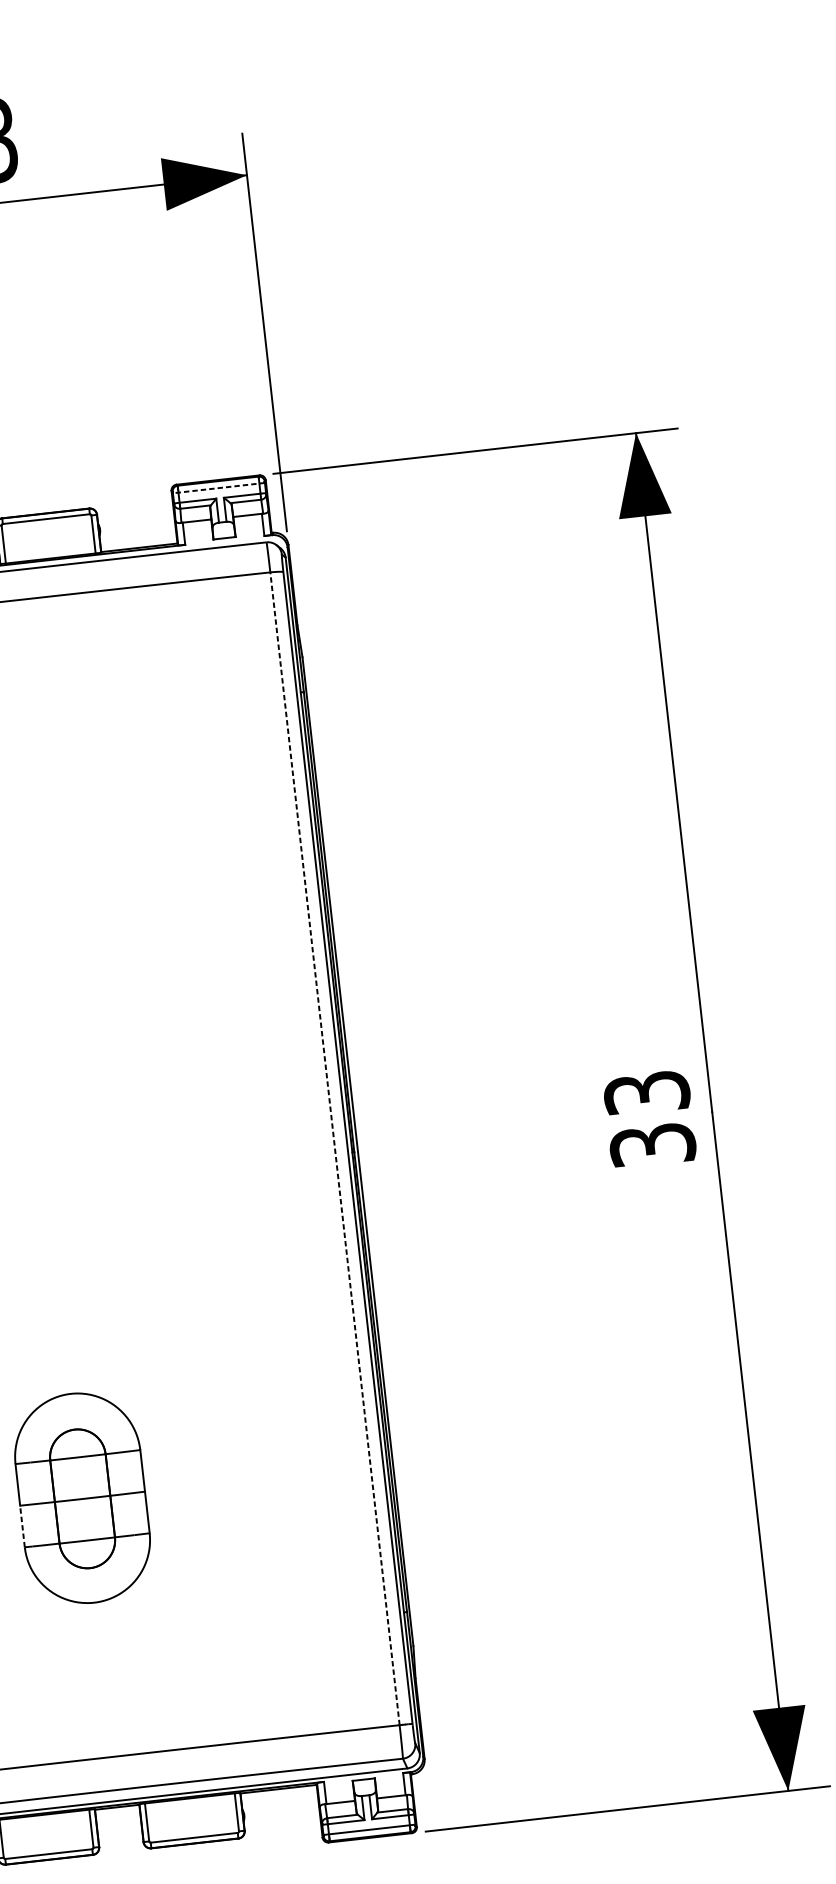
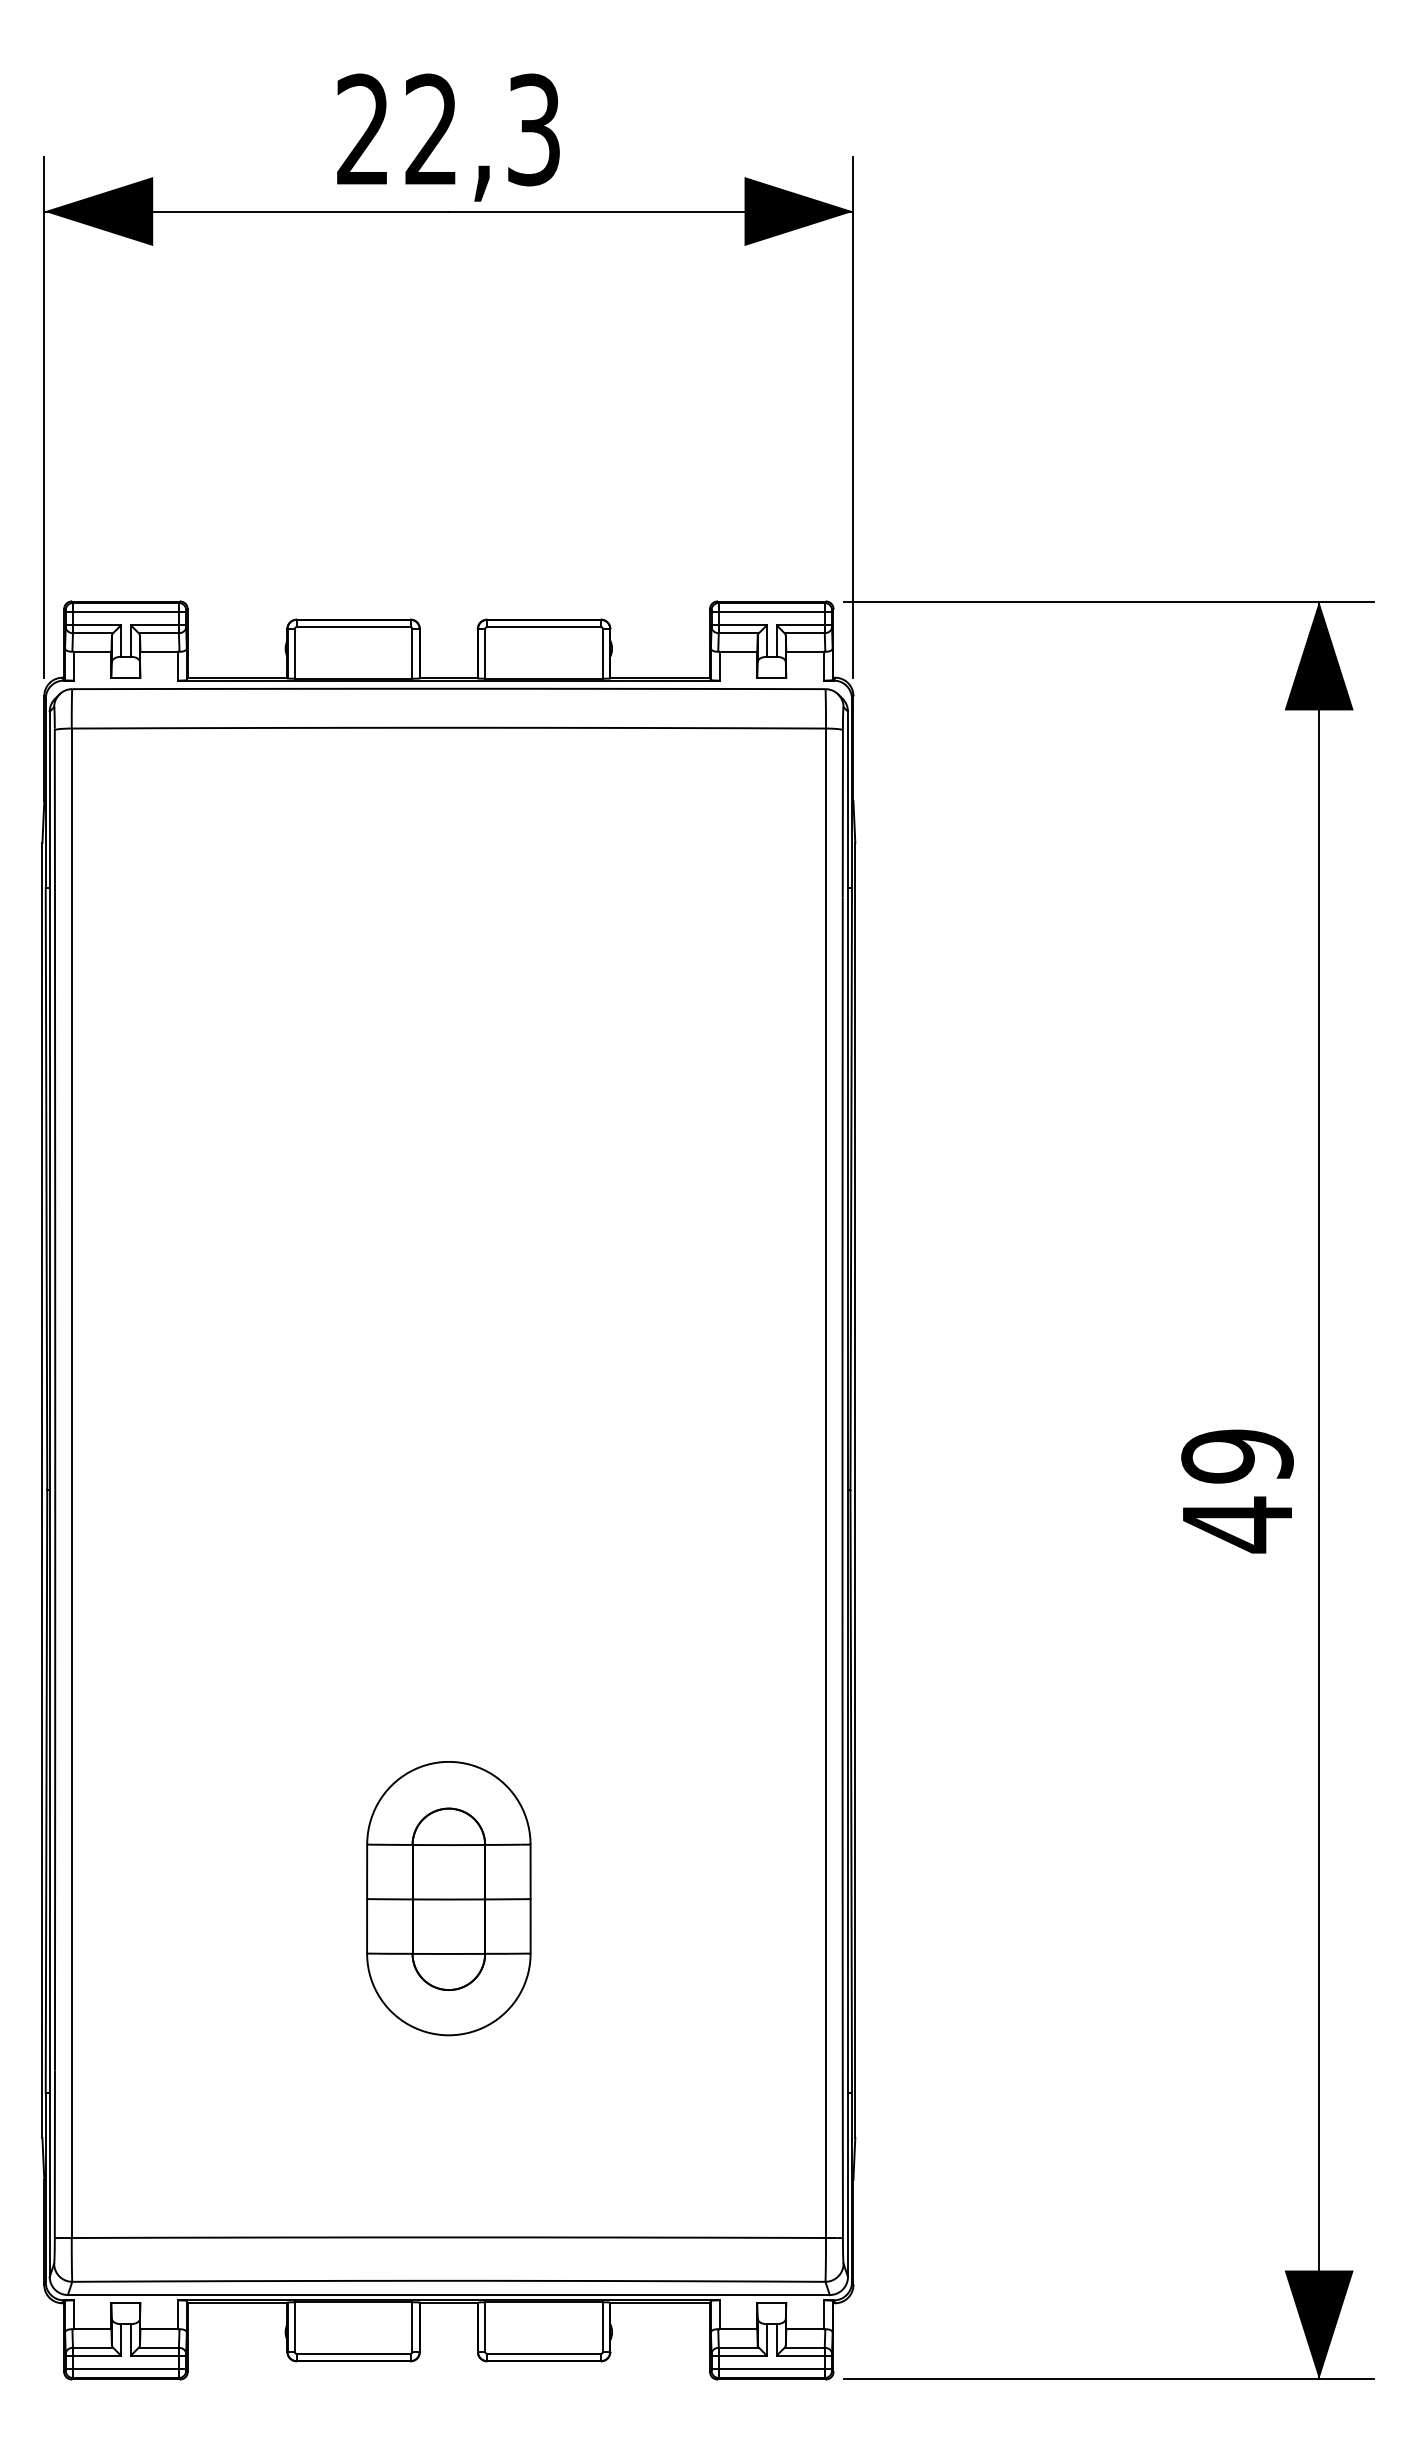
line: (218, 488) -> (771, 612), dashed -> solid
text: (649, 1119) -> (1237, 1491), 33 -> 49
line: (335, 1148) -> (826, 1483), dashed -> solid
line: (22, 1525) -> (367, 1925), dashed -> solid

